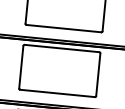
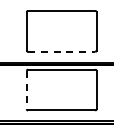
line: (63, 28) -> (61, 51), solid -> dashed
line: (20, 67) -> (26, 90), solid -> dashed

